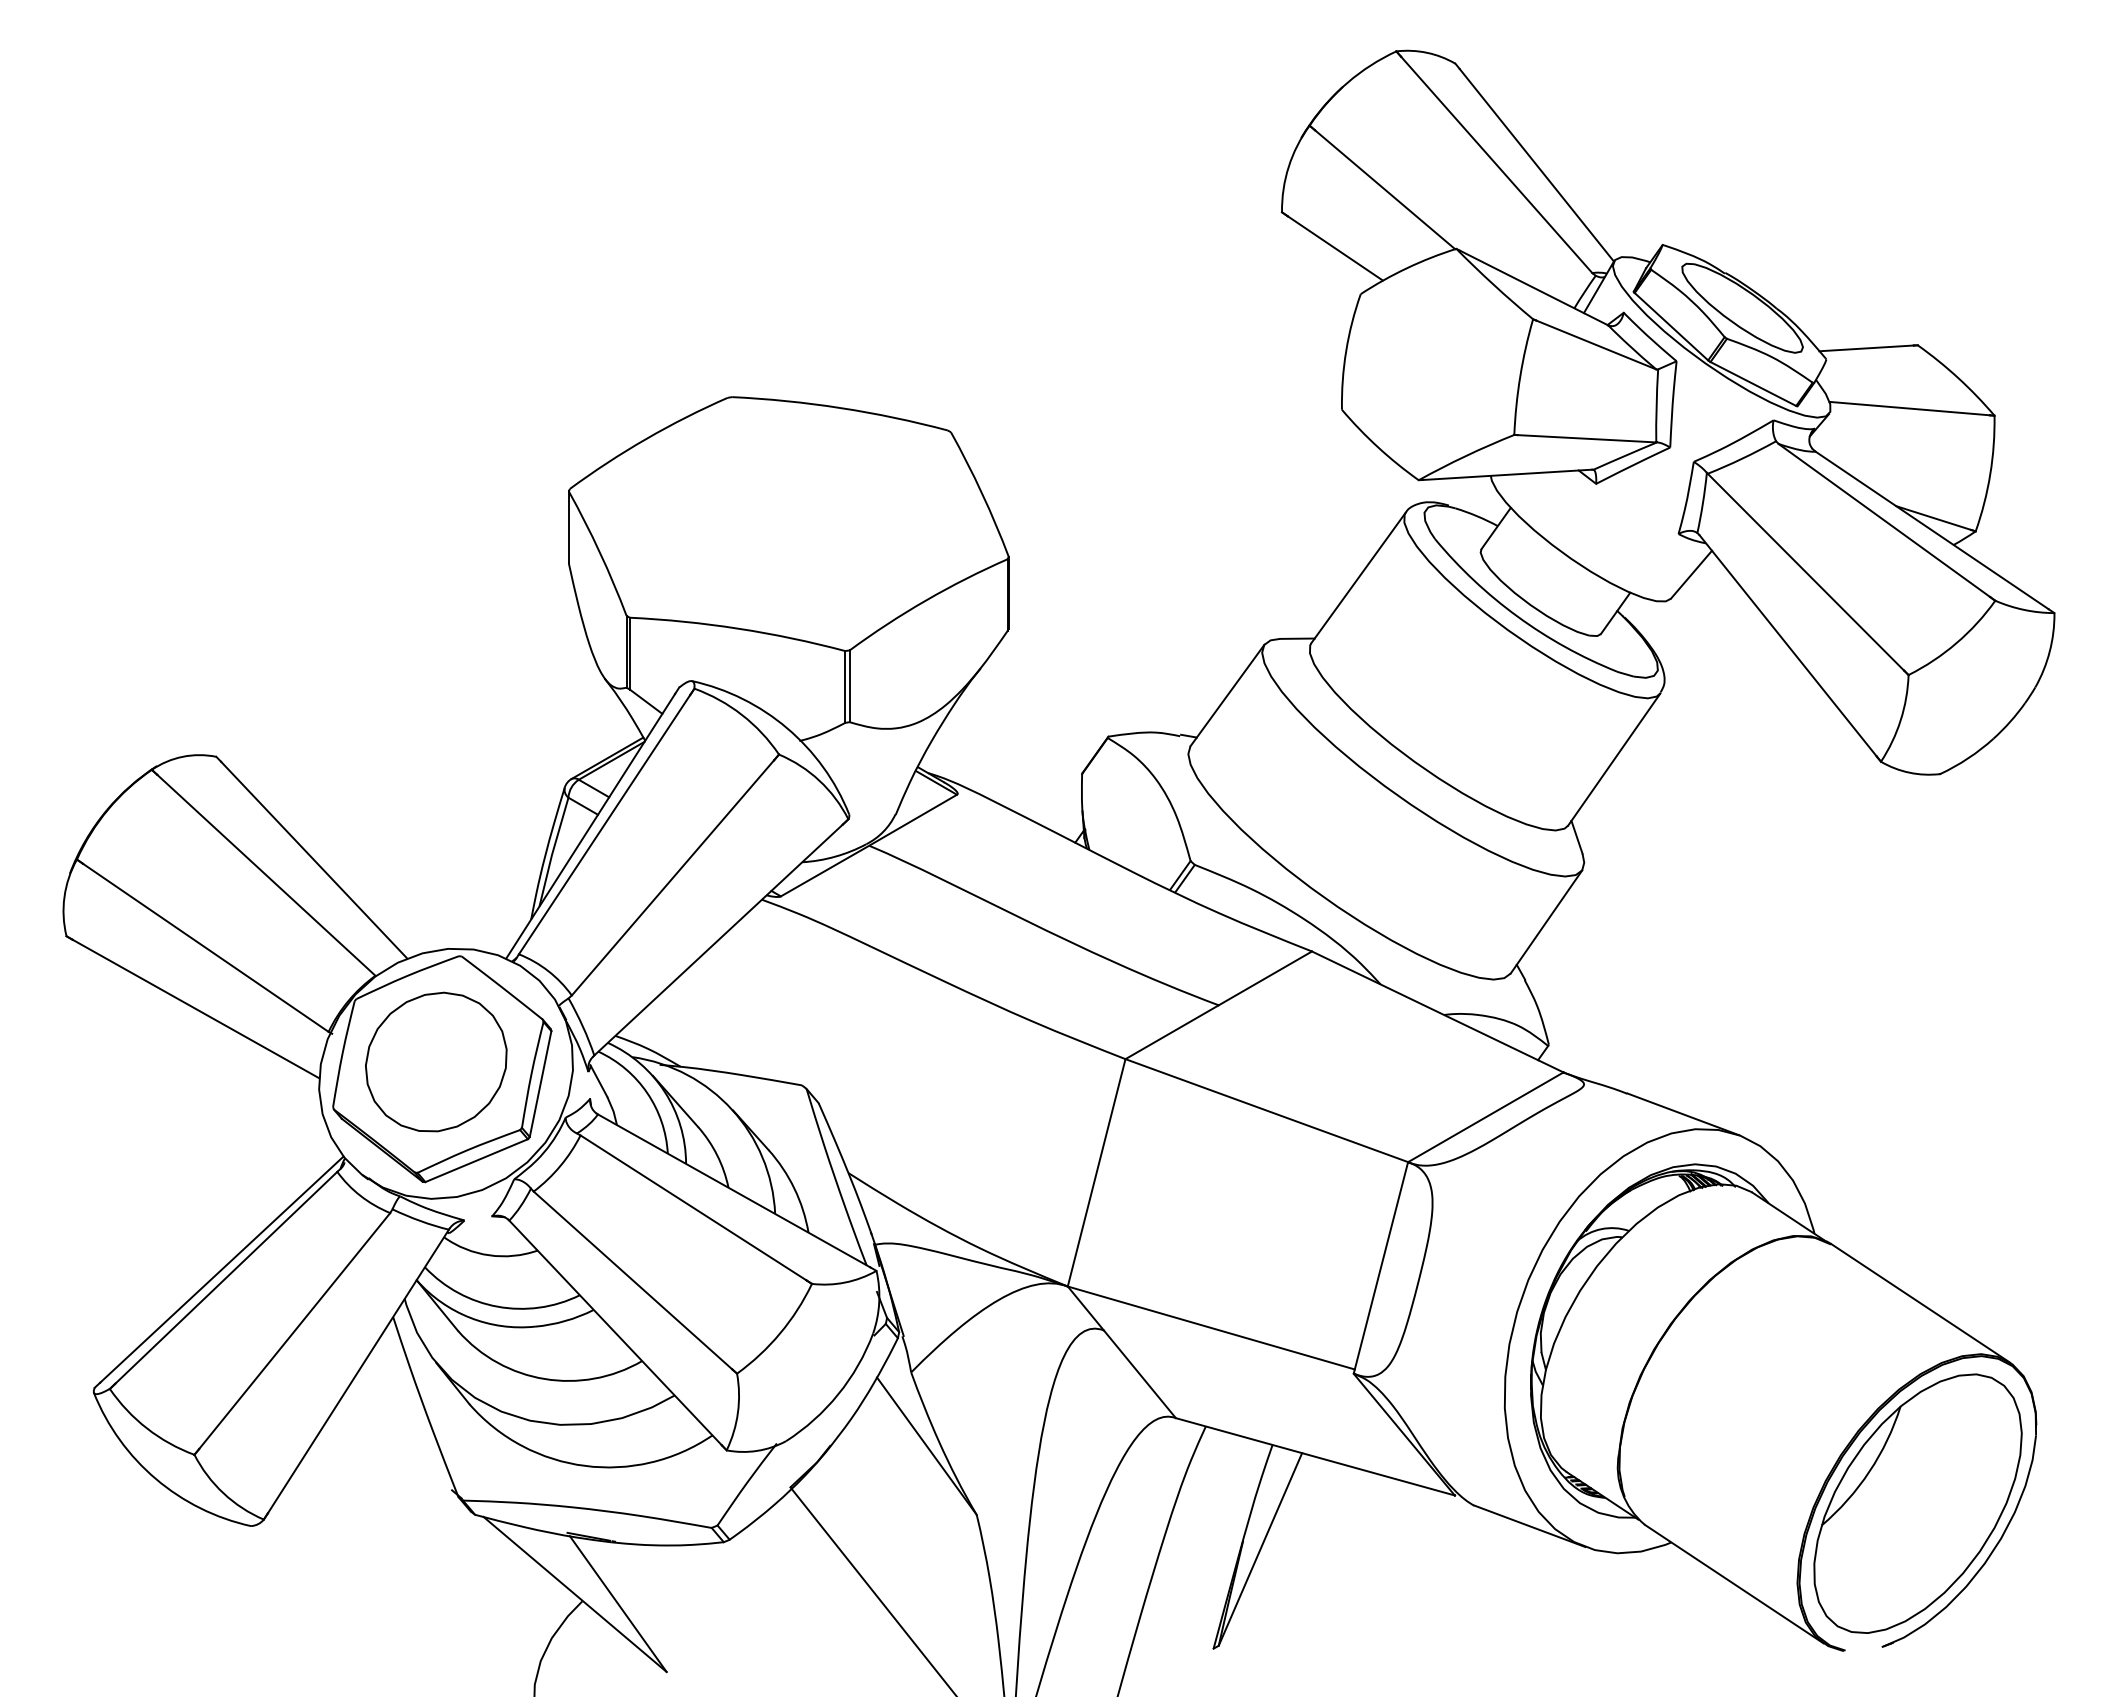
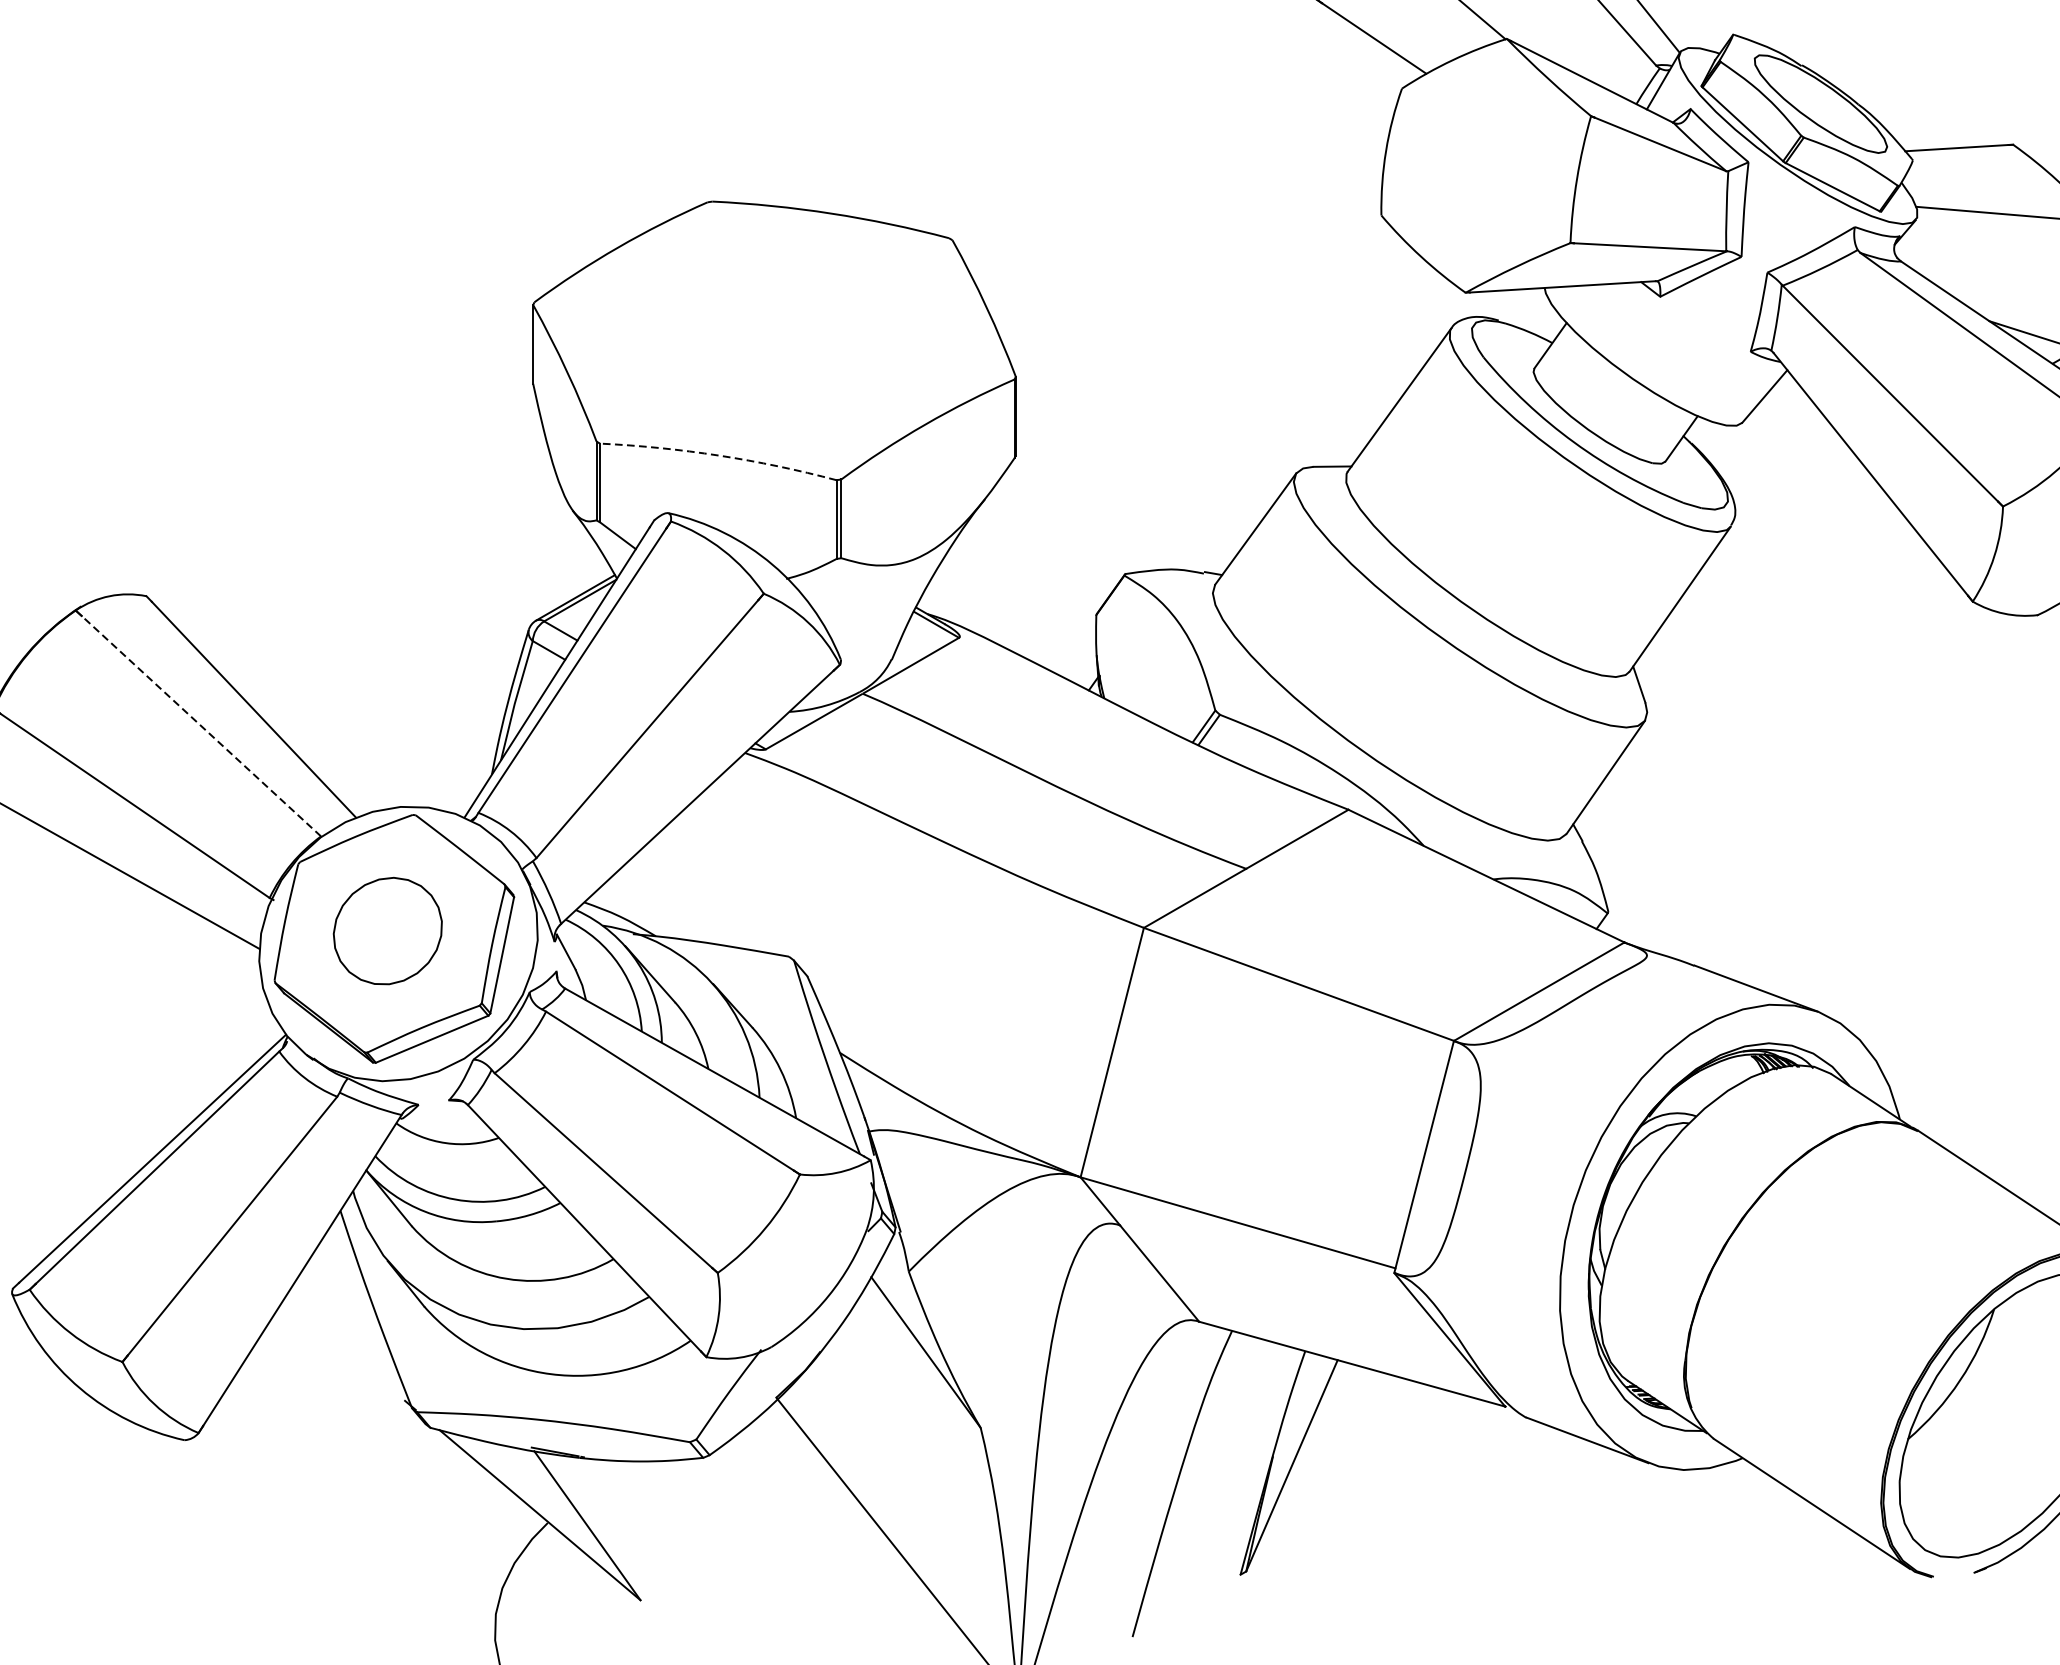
arc: (738, 628) -> (719, 455), solid -> dashed
line: (265, 874) -> (200, 725), solid -> dashed
part: (436, 1061) -> (388, 930), size x0.7

